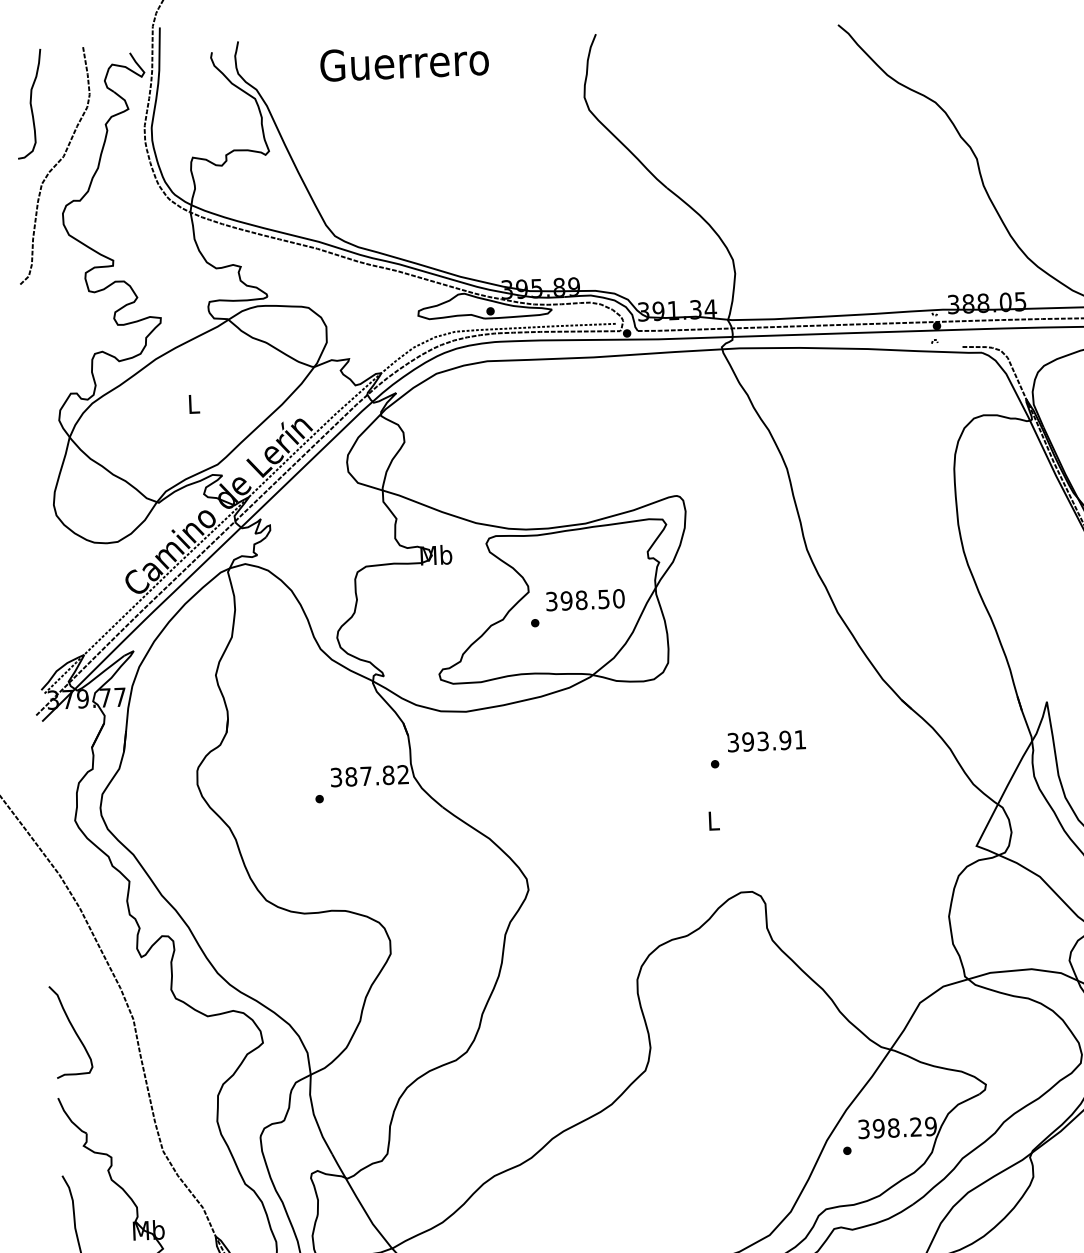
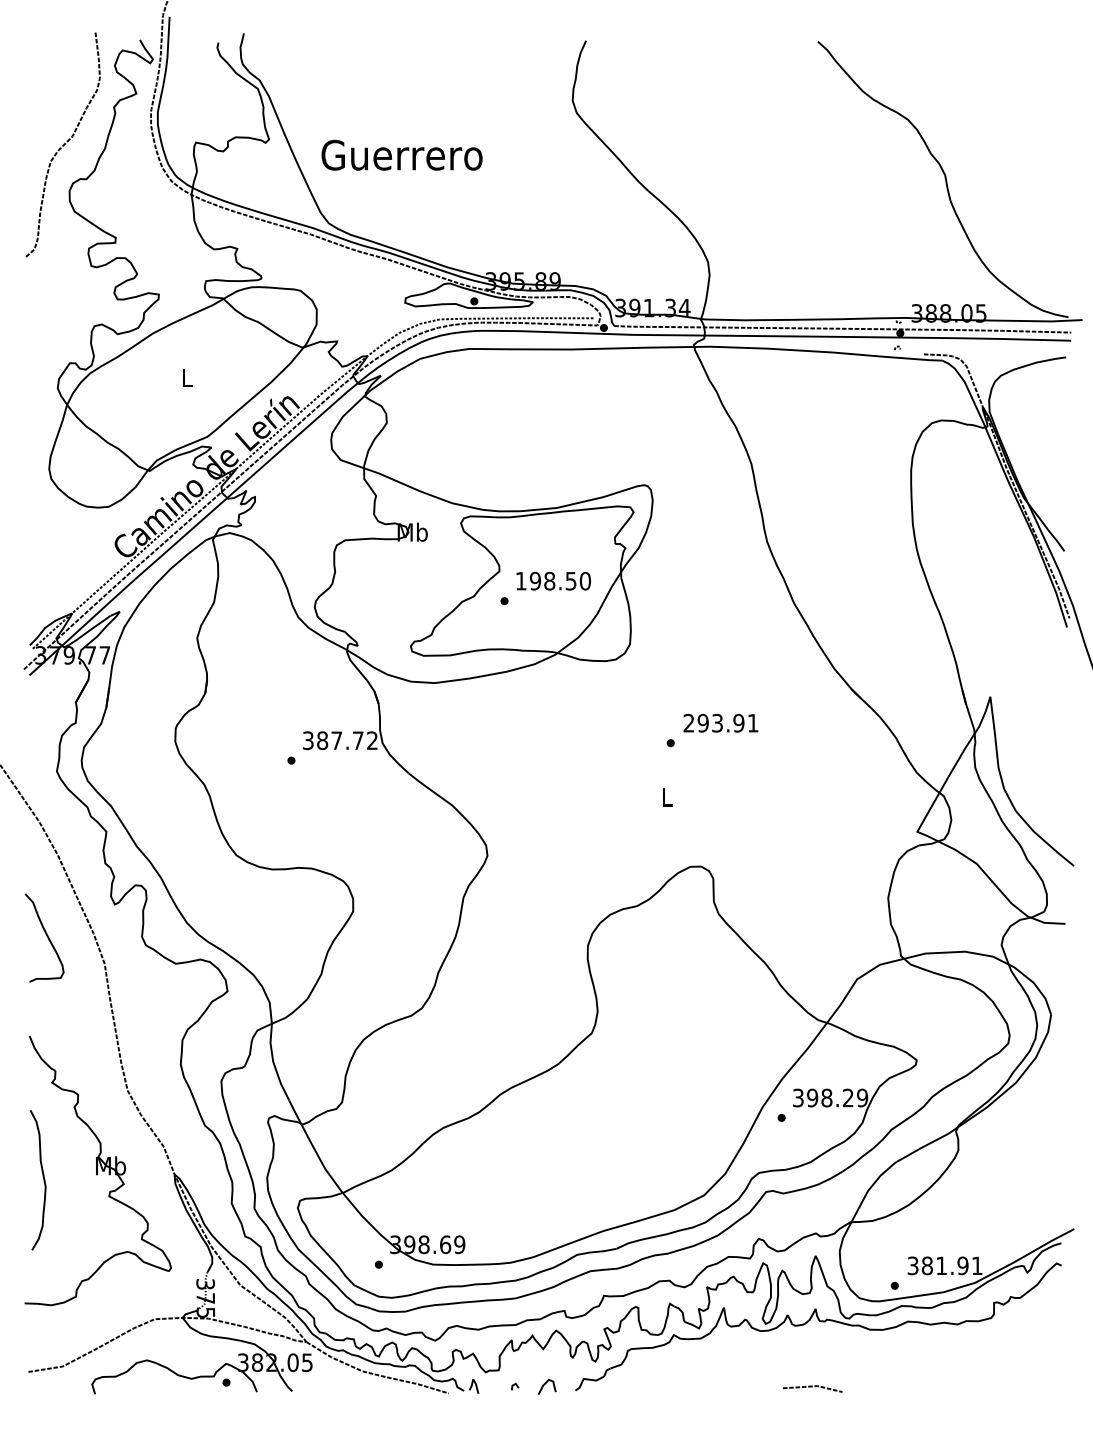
text: (403, 61) -> (401, 154), moved
curve: (29, 103) -> (42, 84), removed
text: (551, 600) -> (520, 580), 398.50 -> 198.50
text: (732, 742) -> (688, 723), 393.91 -> 293.91
text: (387, 775) -> (357, 740), 387.82 -> 387.72
curve: (72, 1030) -> (46, 936), moved

